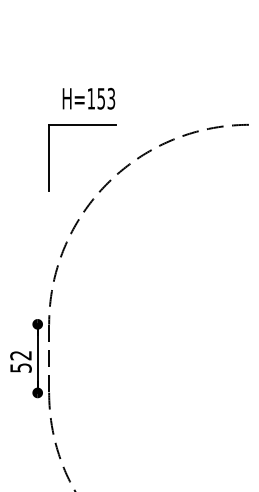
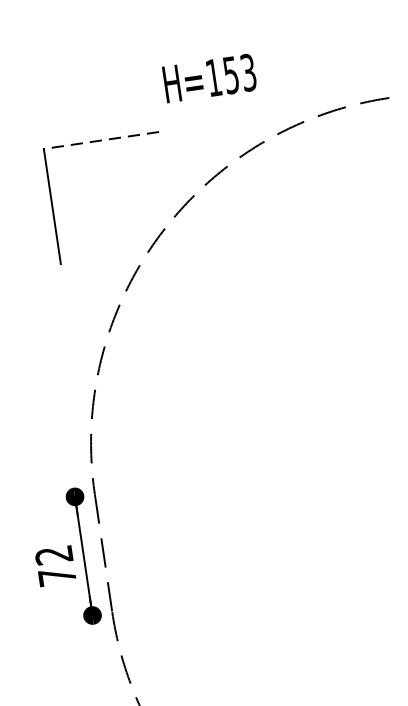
text: (88, 98) -> (208, 78), moved
line: (81, 124) -> (99, 140), solid -> dashed
text: (20, 367) -> (56, 575), 52 -> 72

